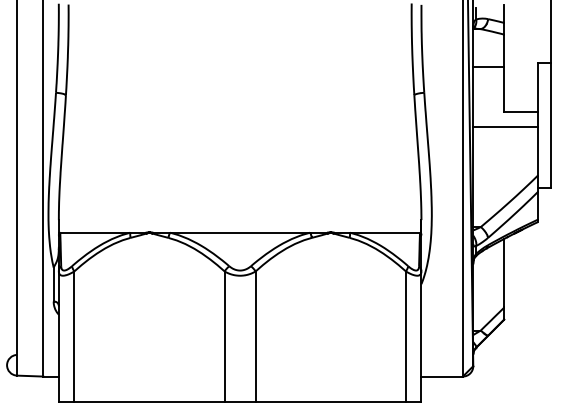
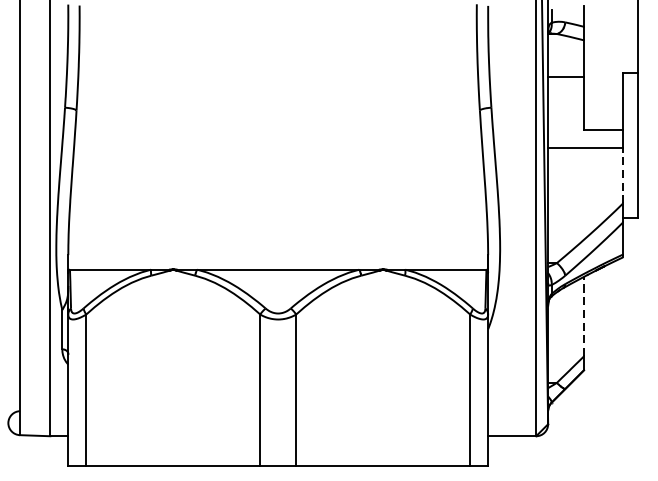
line: (538, 150) -> (623, 174), solid -> dashed
line: (504, 272) -> (584, 315), solid -> dashed

